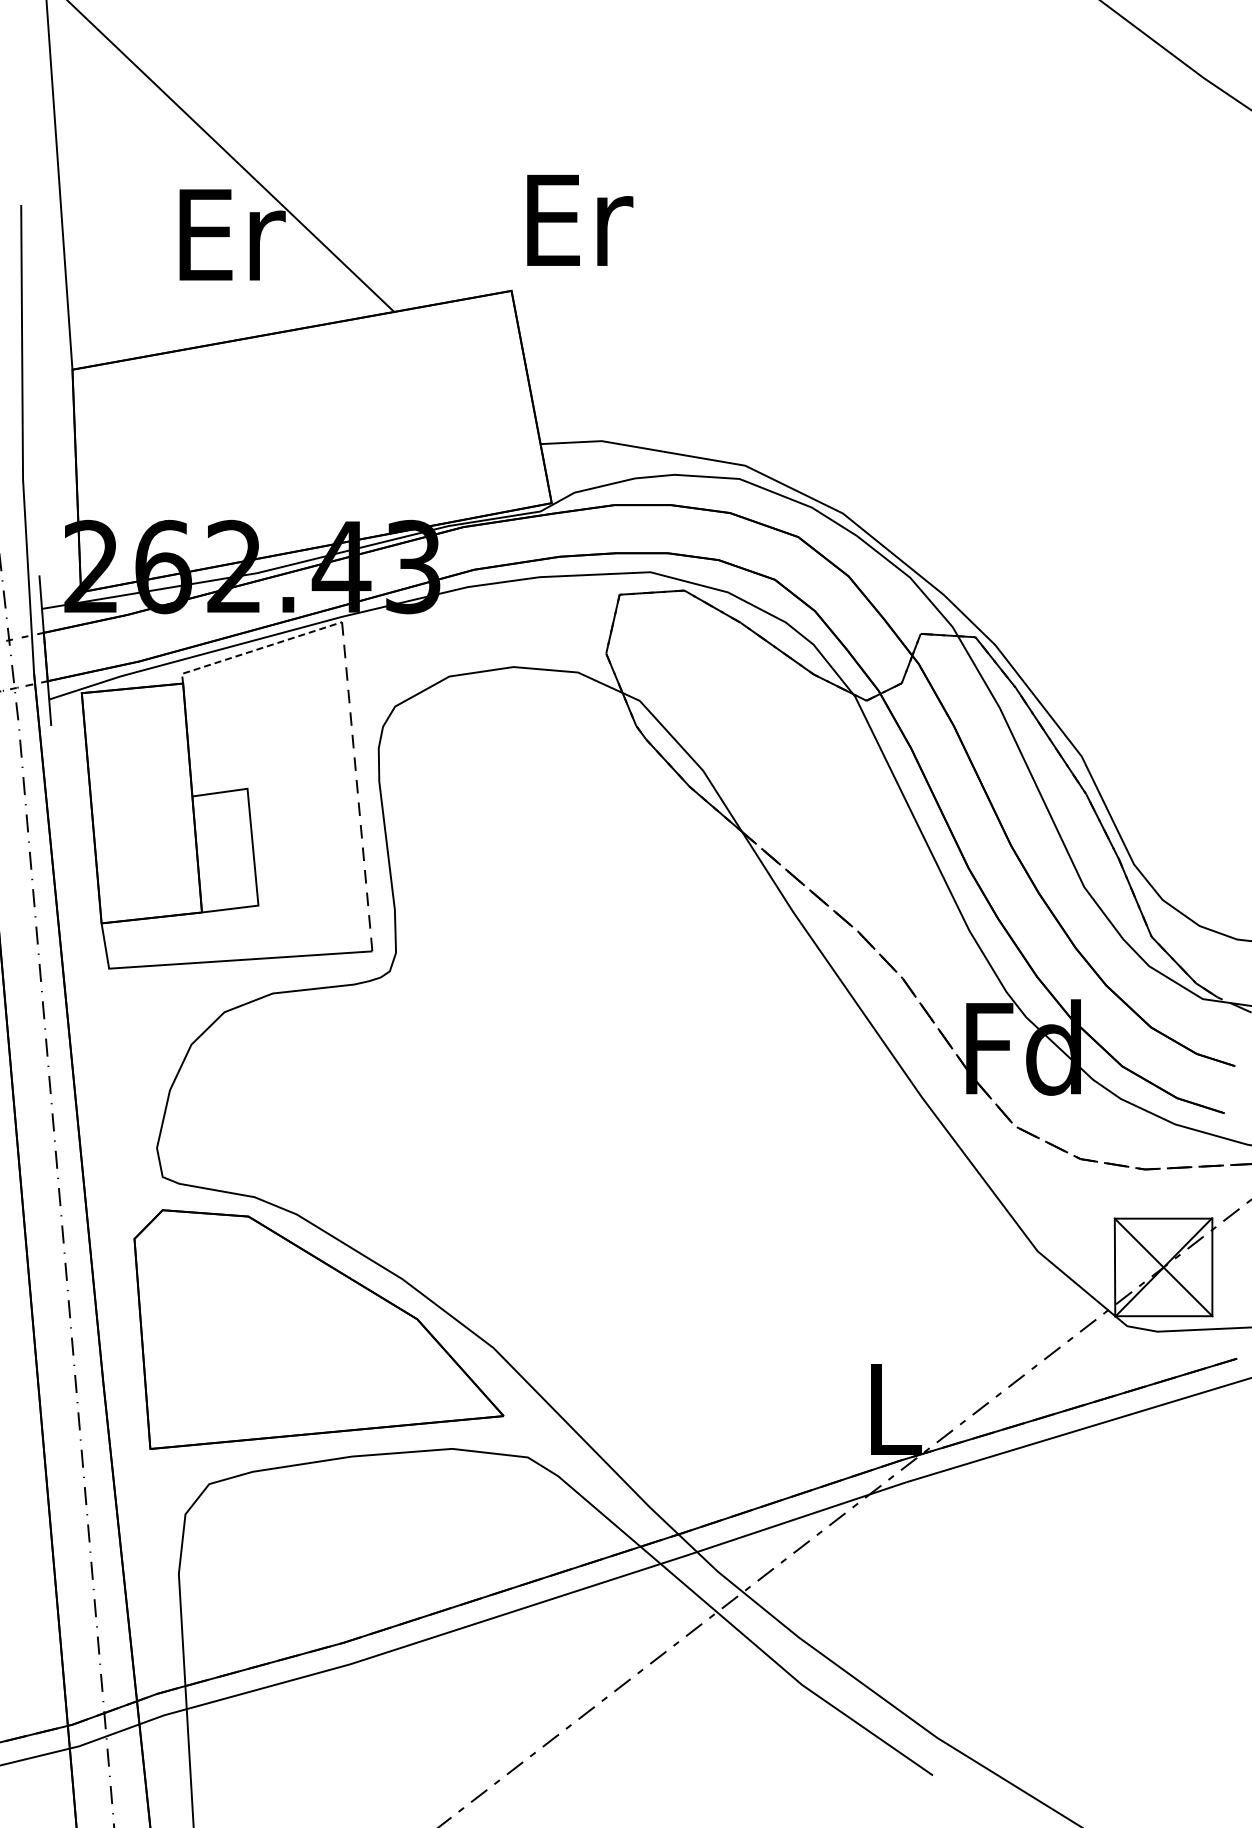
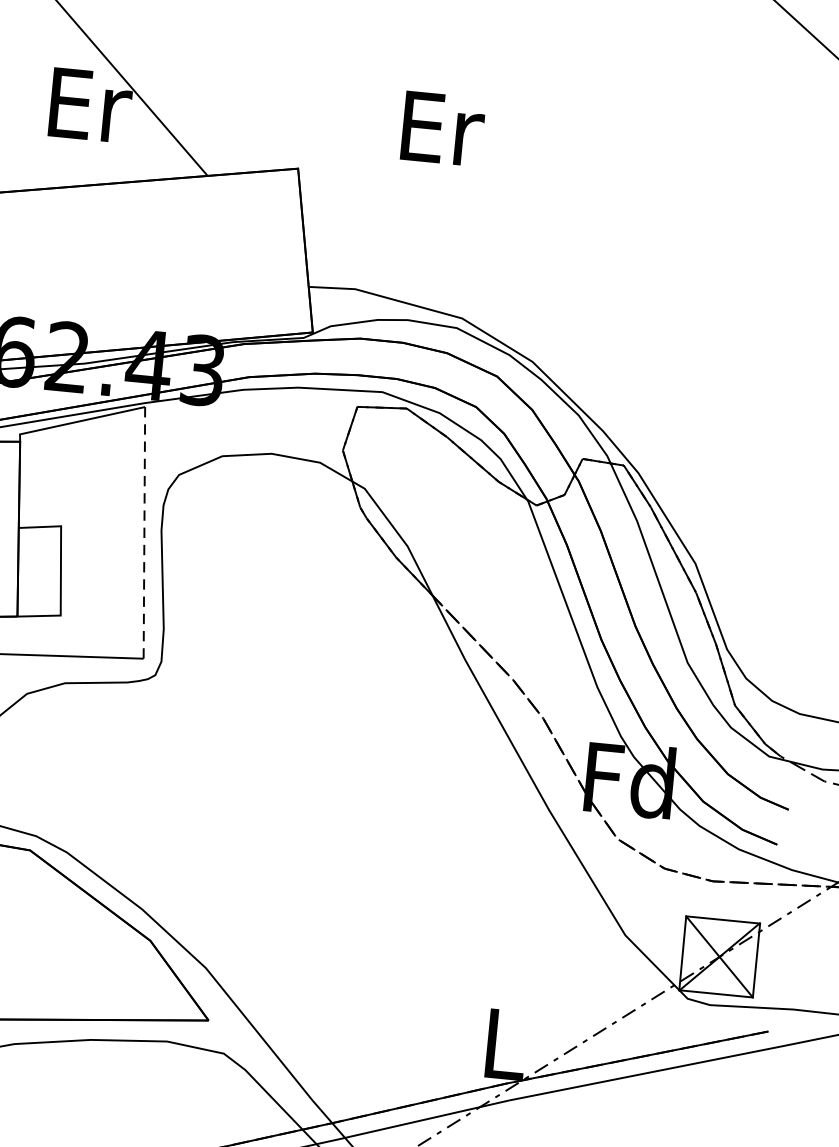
text: (580, 220) -> (443, 129), moved
line: (256, 649) -> (78, 421), dashed -> solid

